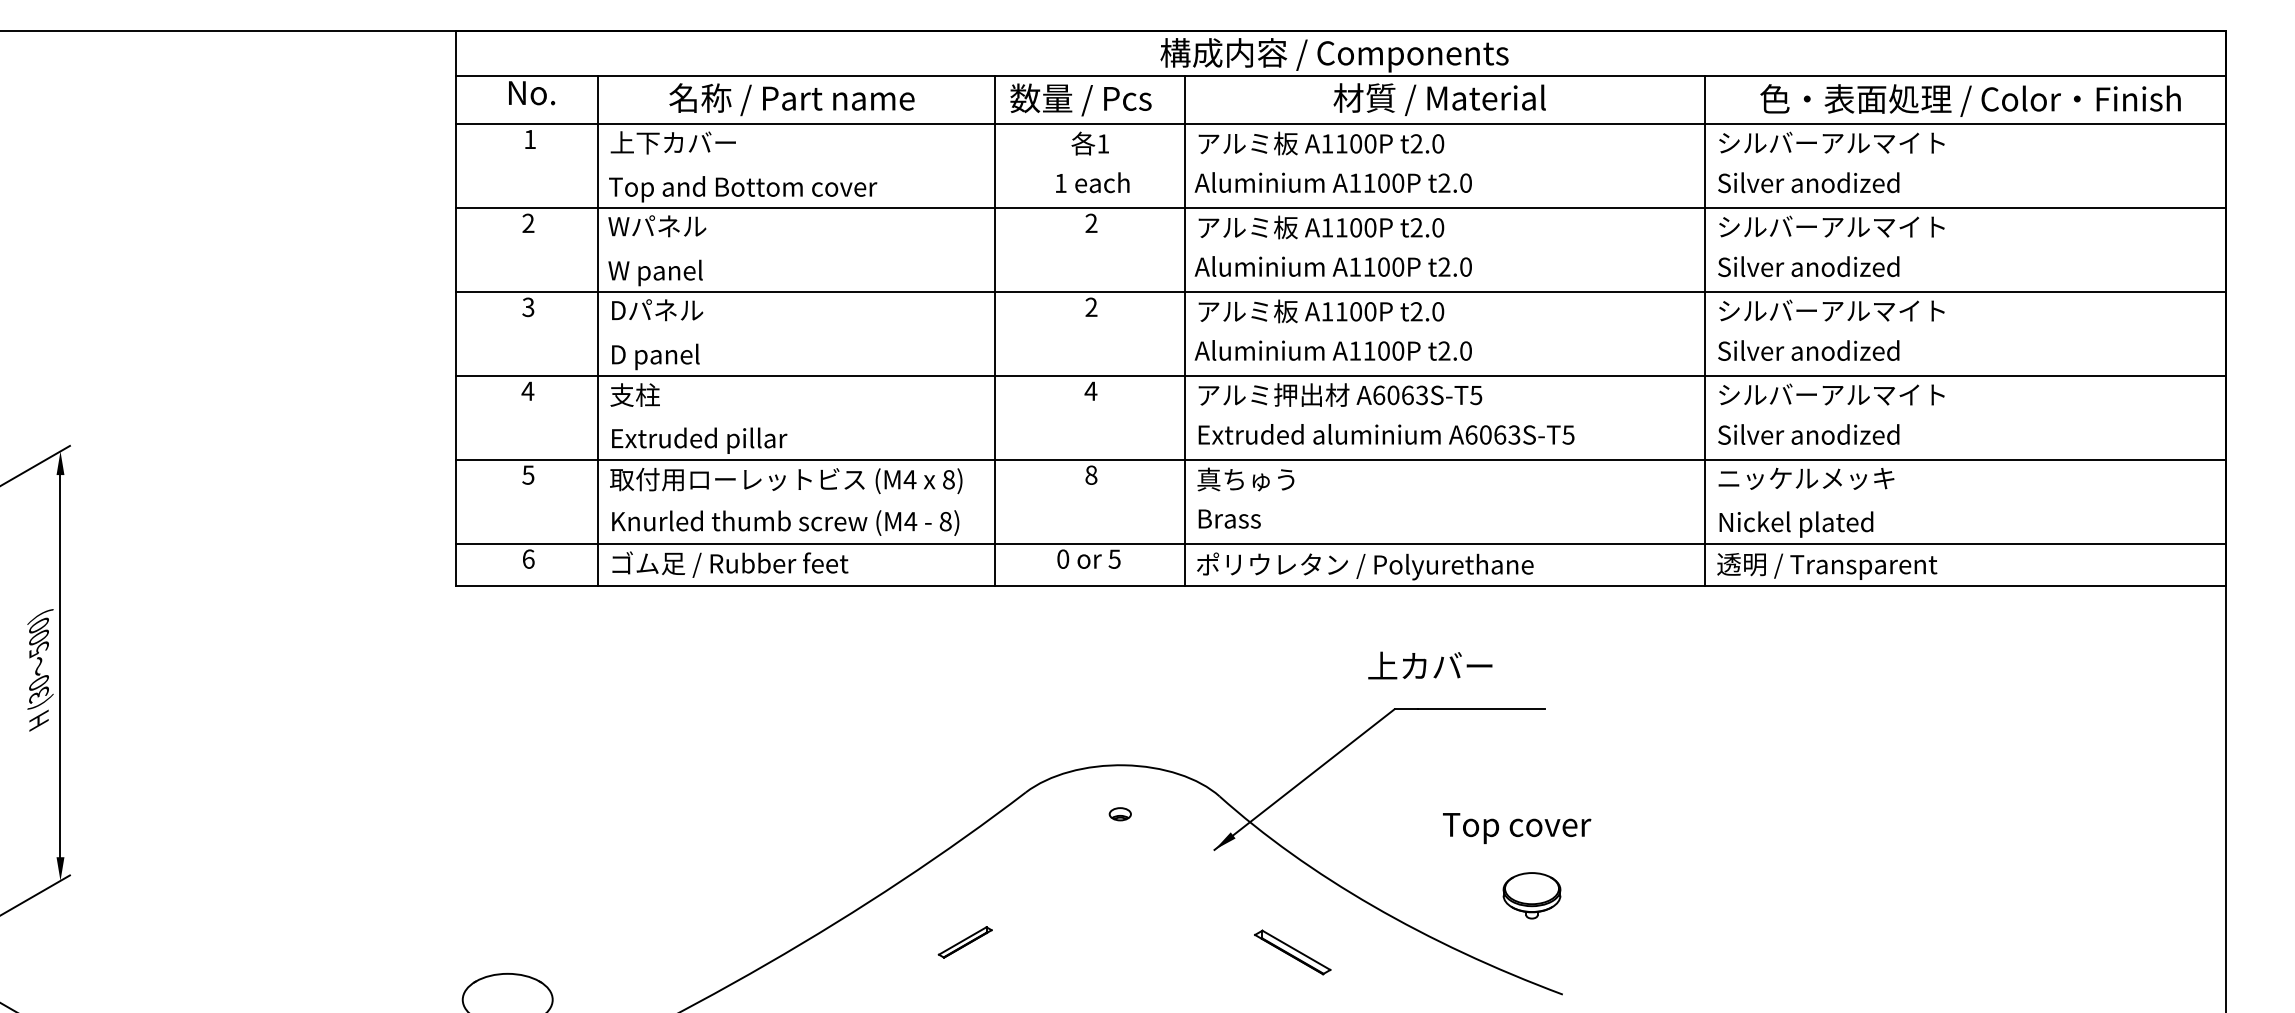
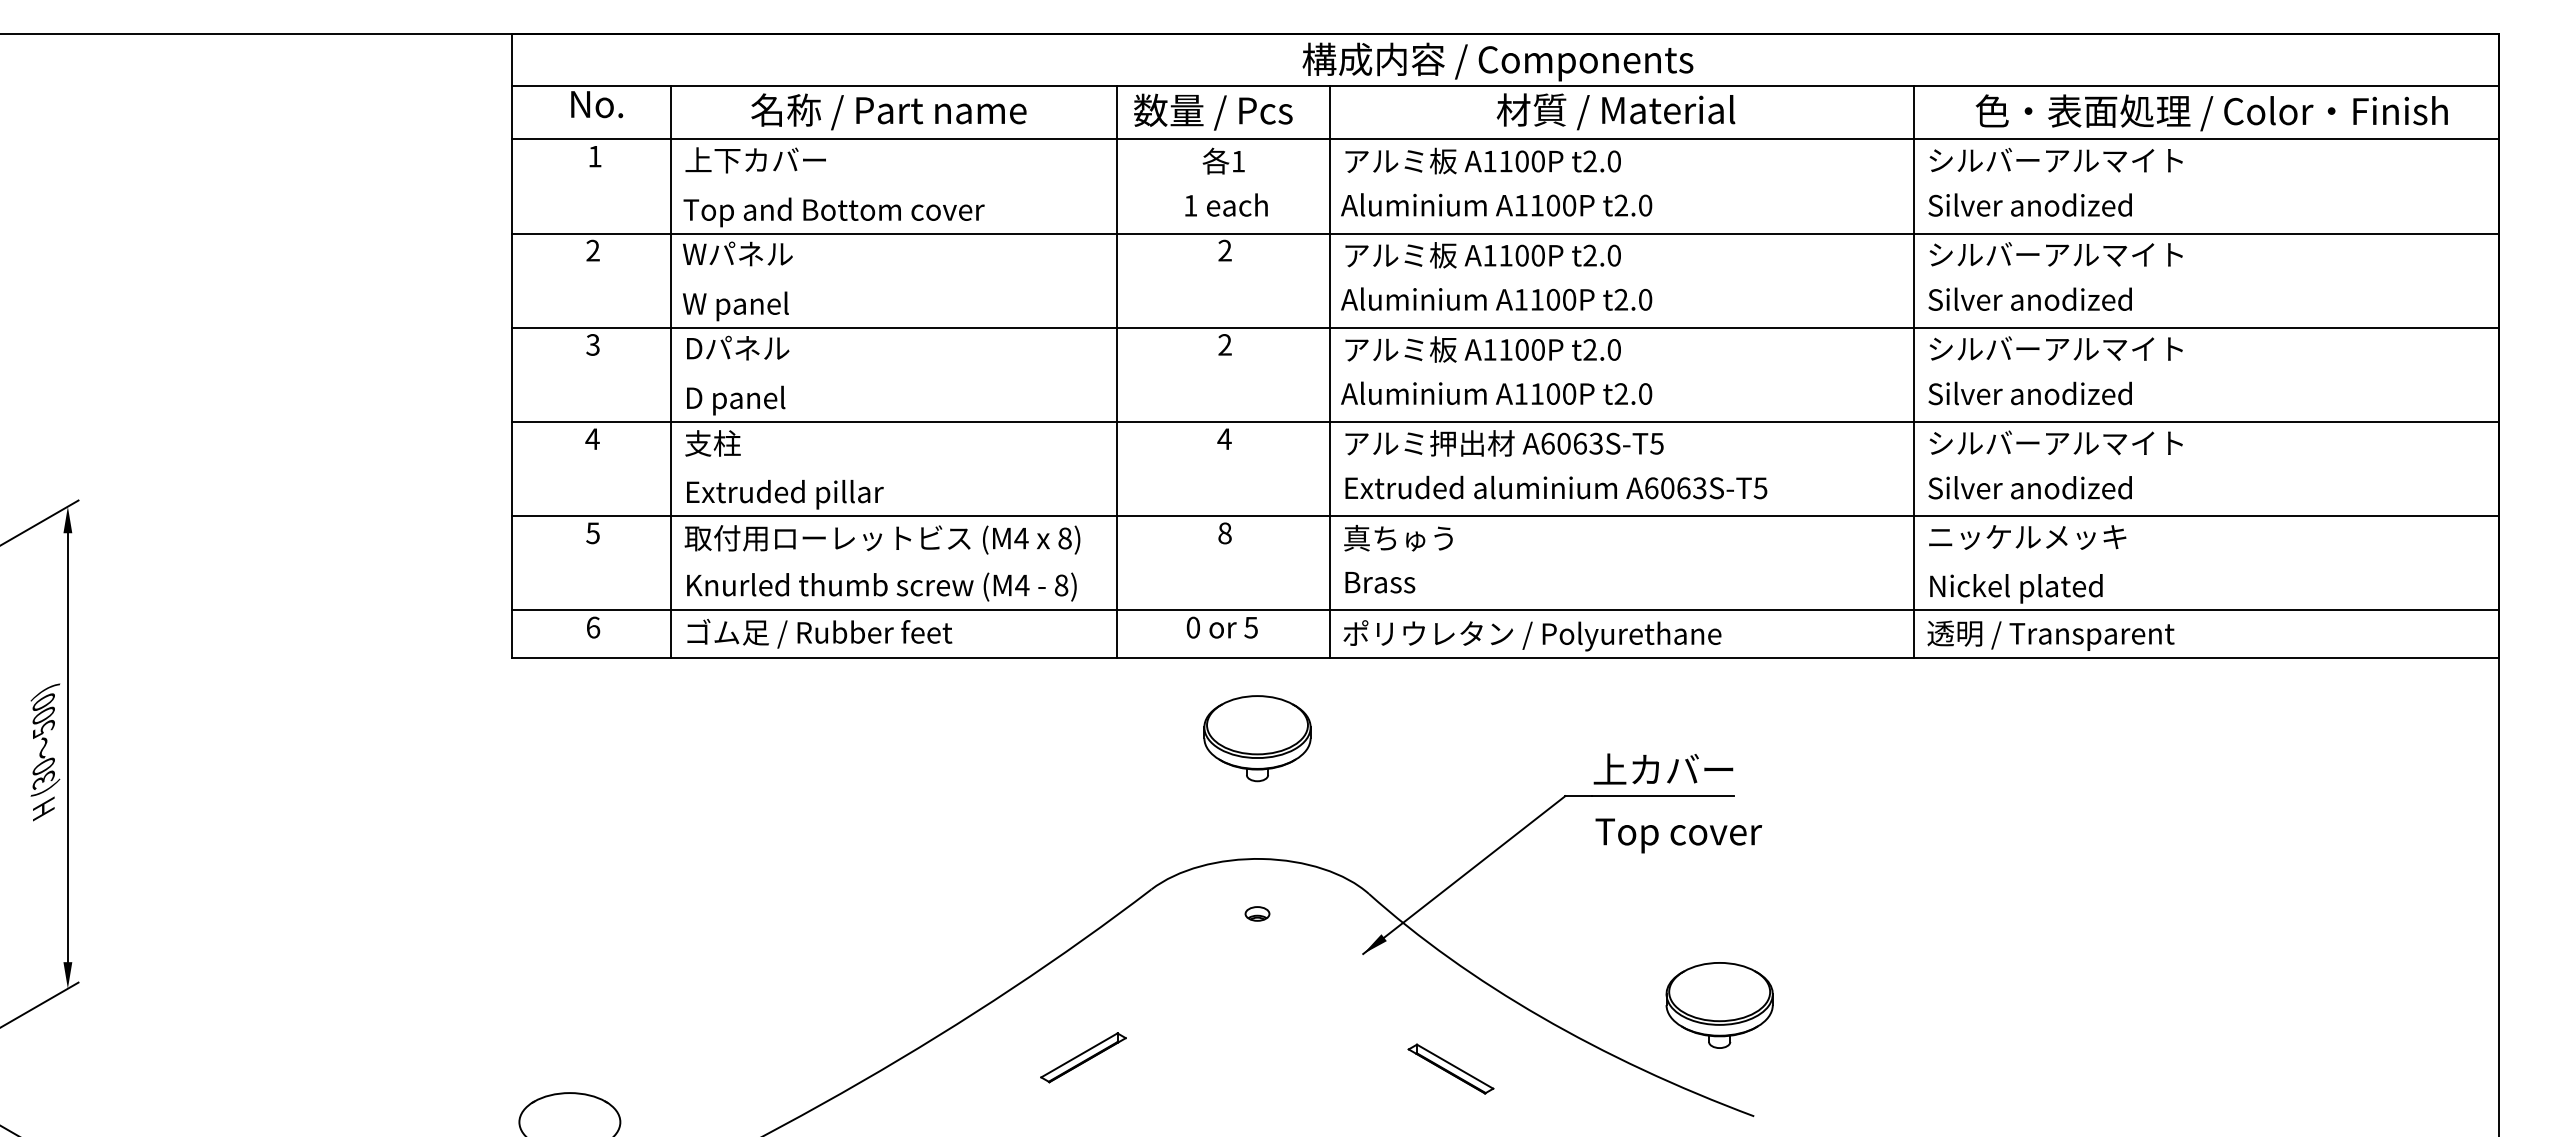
part: (1120, 657) -> (1257, 738), added
text: (1430, 665) -> (1663, 768), moved
text: (1516, 828) -> (1678, 835), moved
part: (1531, 895) -> (1719, 1005), size x1.67
part: (965, 942) -> (1083, 1057), size x1.43

